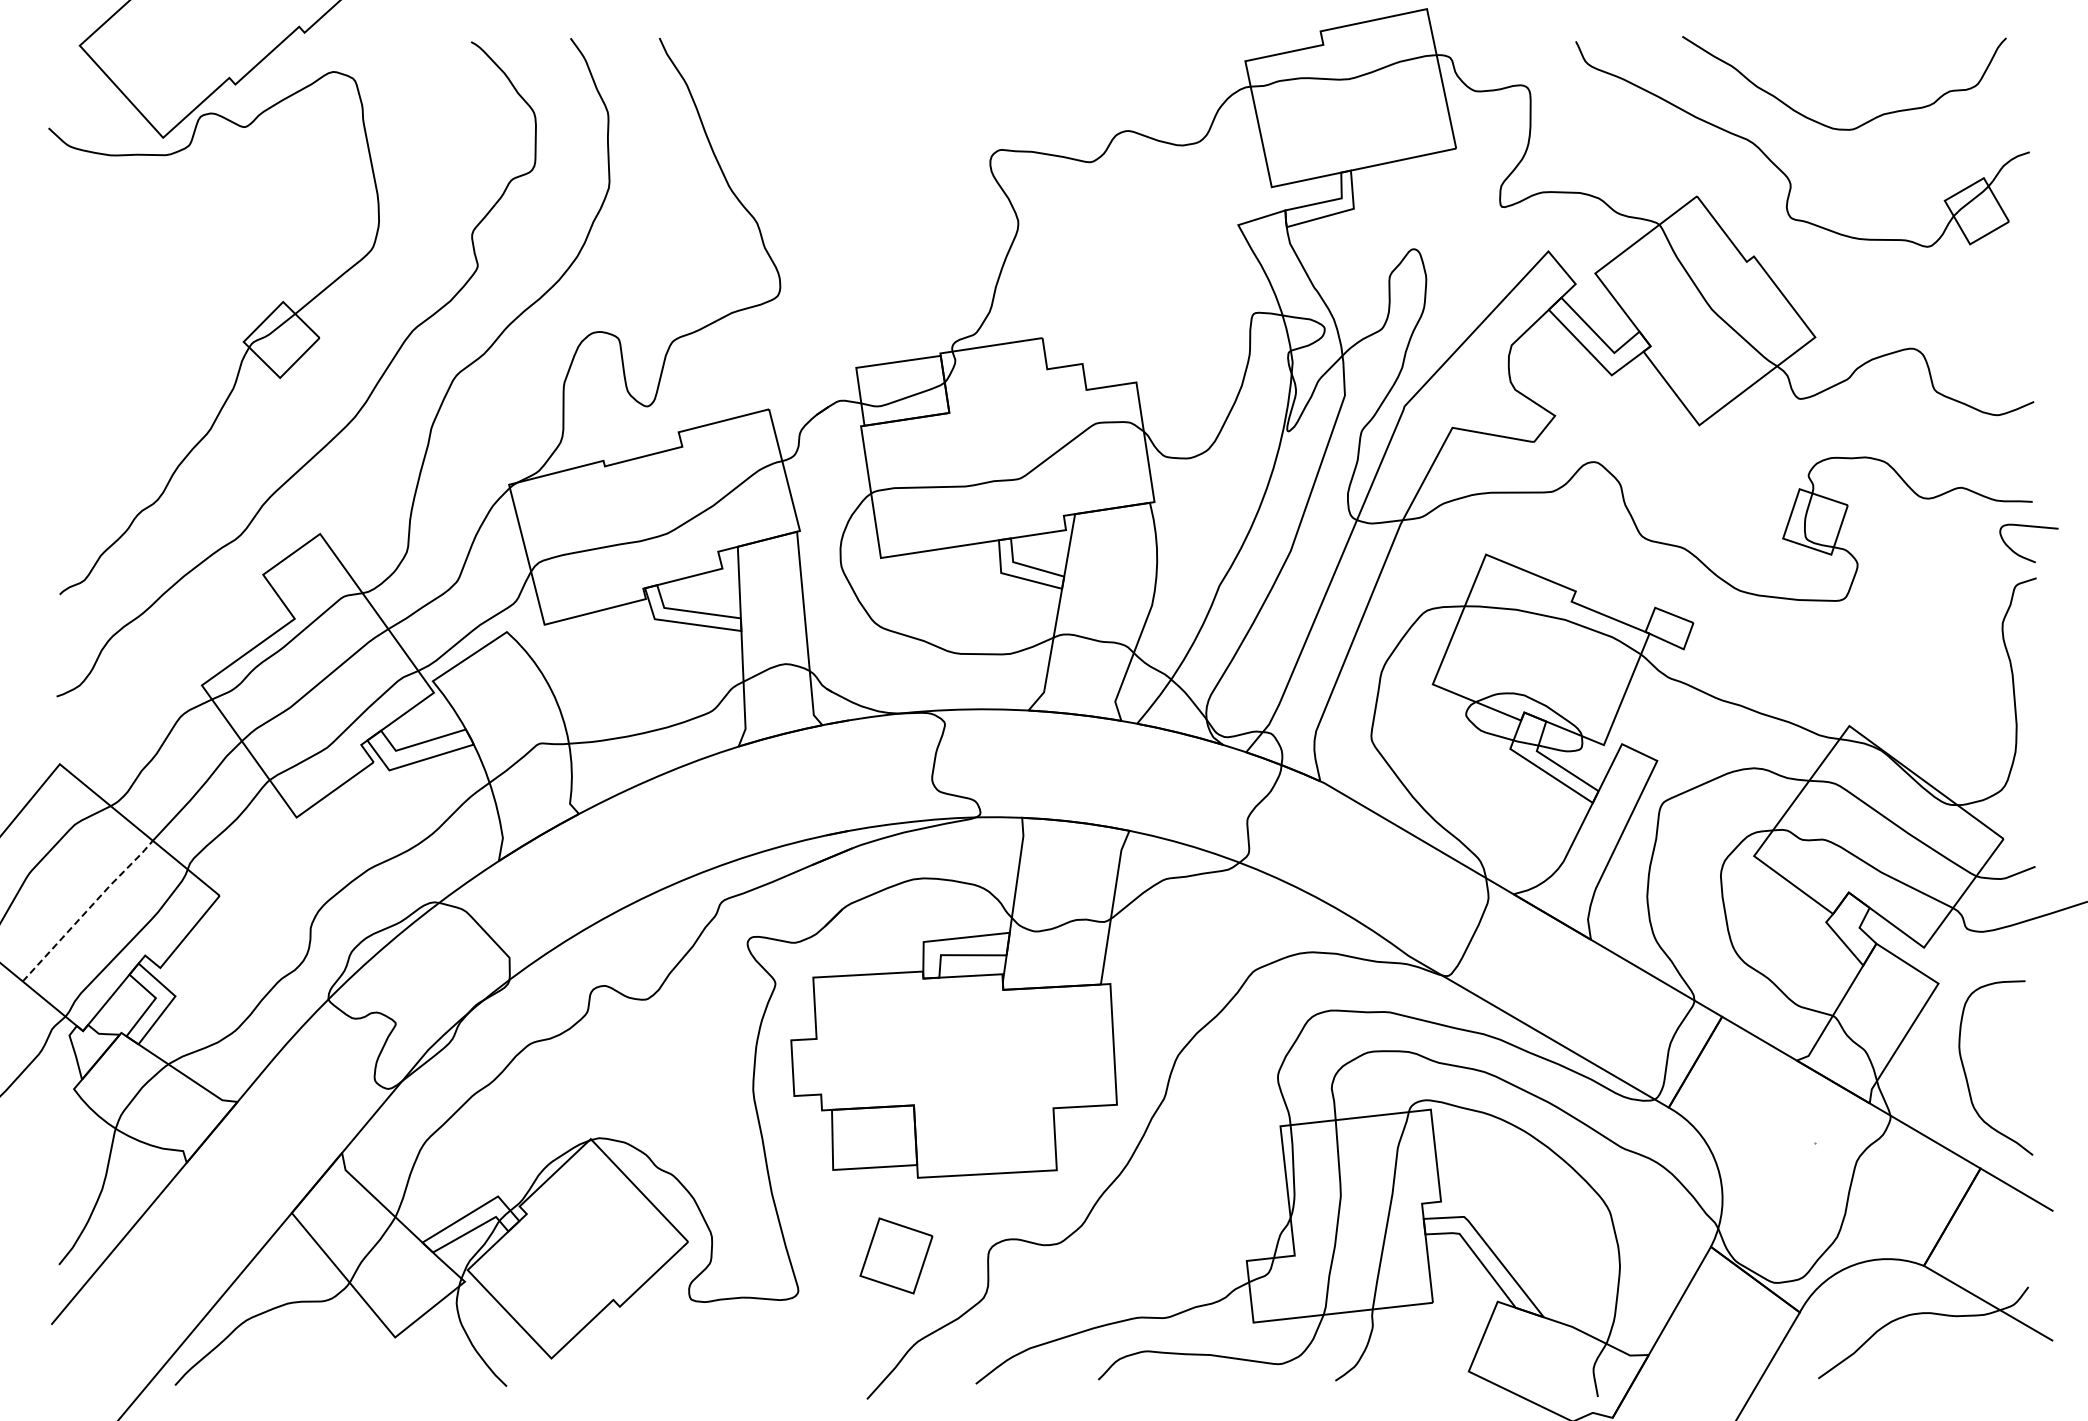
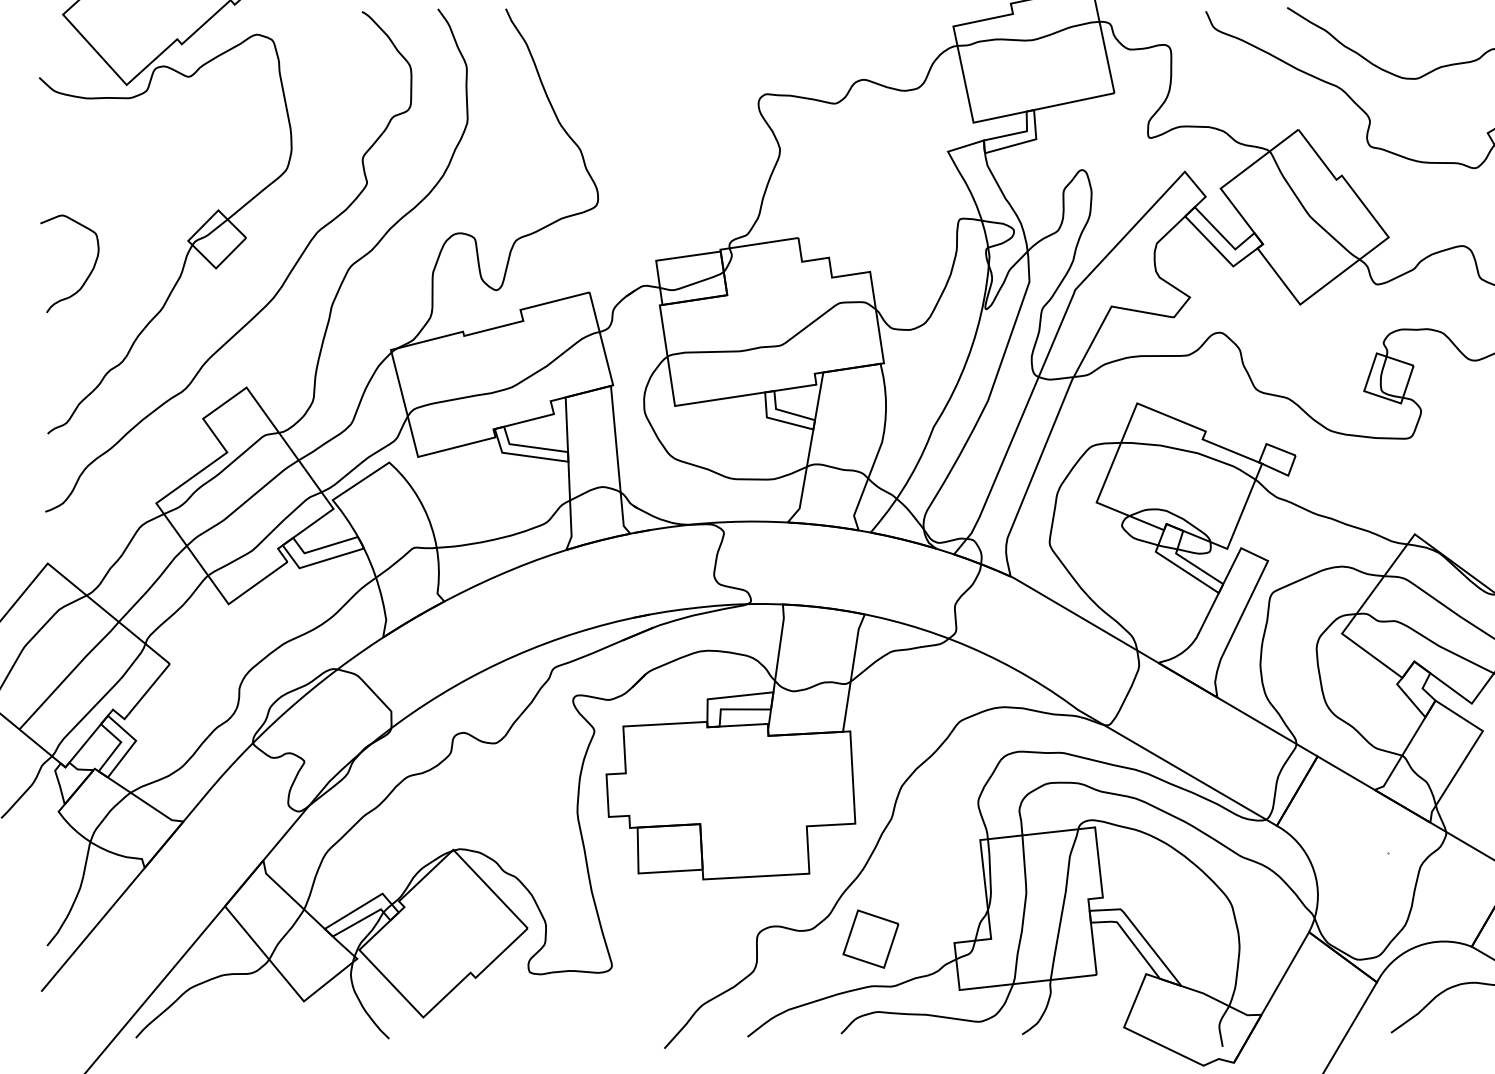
curve: (114, 384) -> (89, 273), added
line: (88, 909) -> (69, 674), dashed -> solid
part: (896, 1255) -> (871, 938), moved

